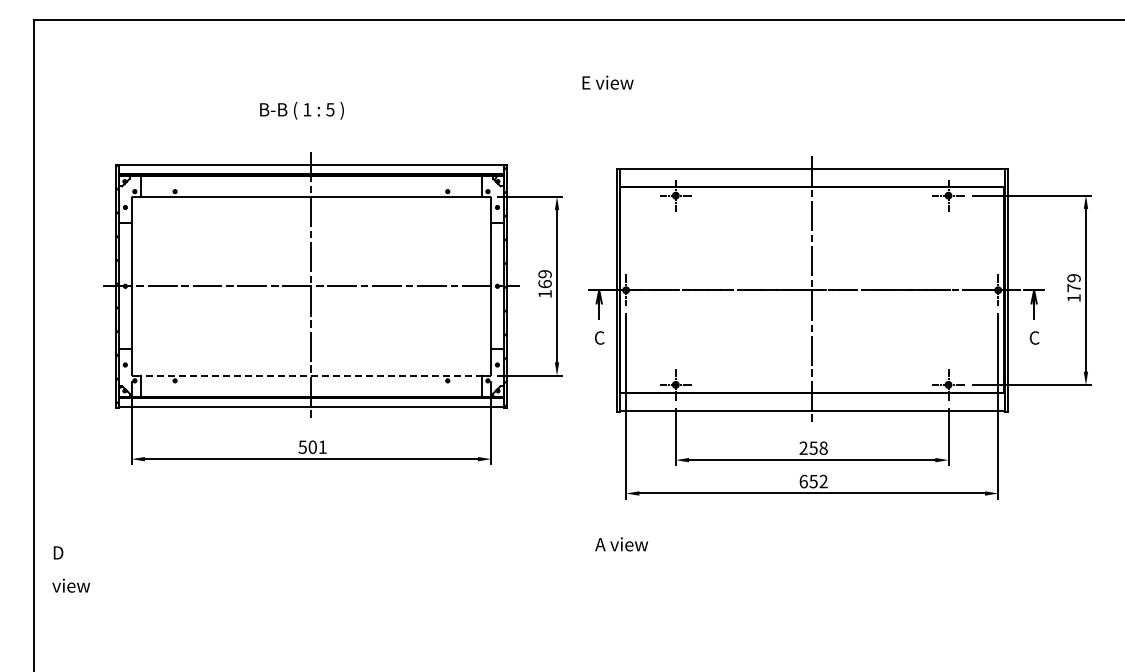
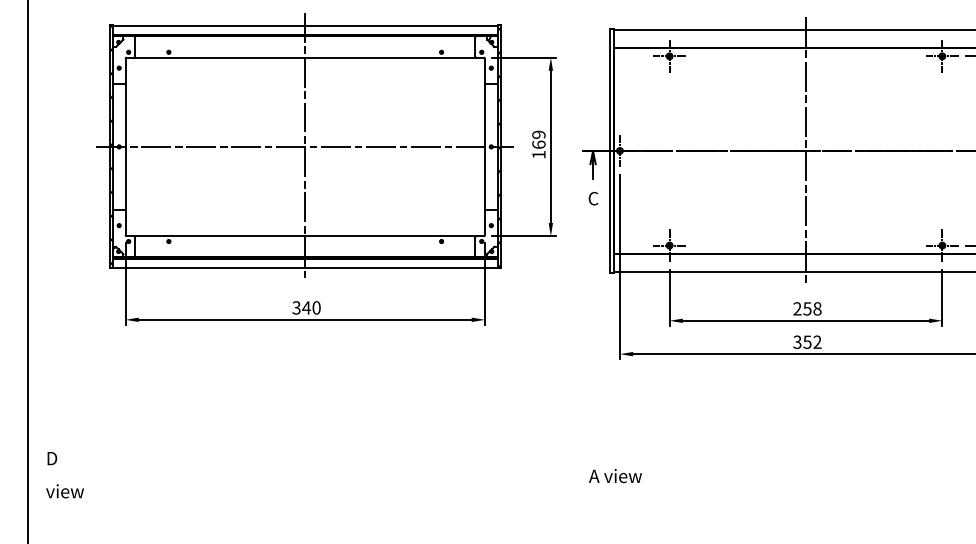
line: (310, 375) -> (304, 236), dashed -> solid
text: (312, 446) -> (306, 307), 501 -> 340
text: (803, 481) -> (797, 342), 652 -> 352
text: (621, 544) -> (615, 476), moved
text: (71, 569) -> (65, 475), moved

